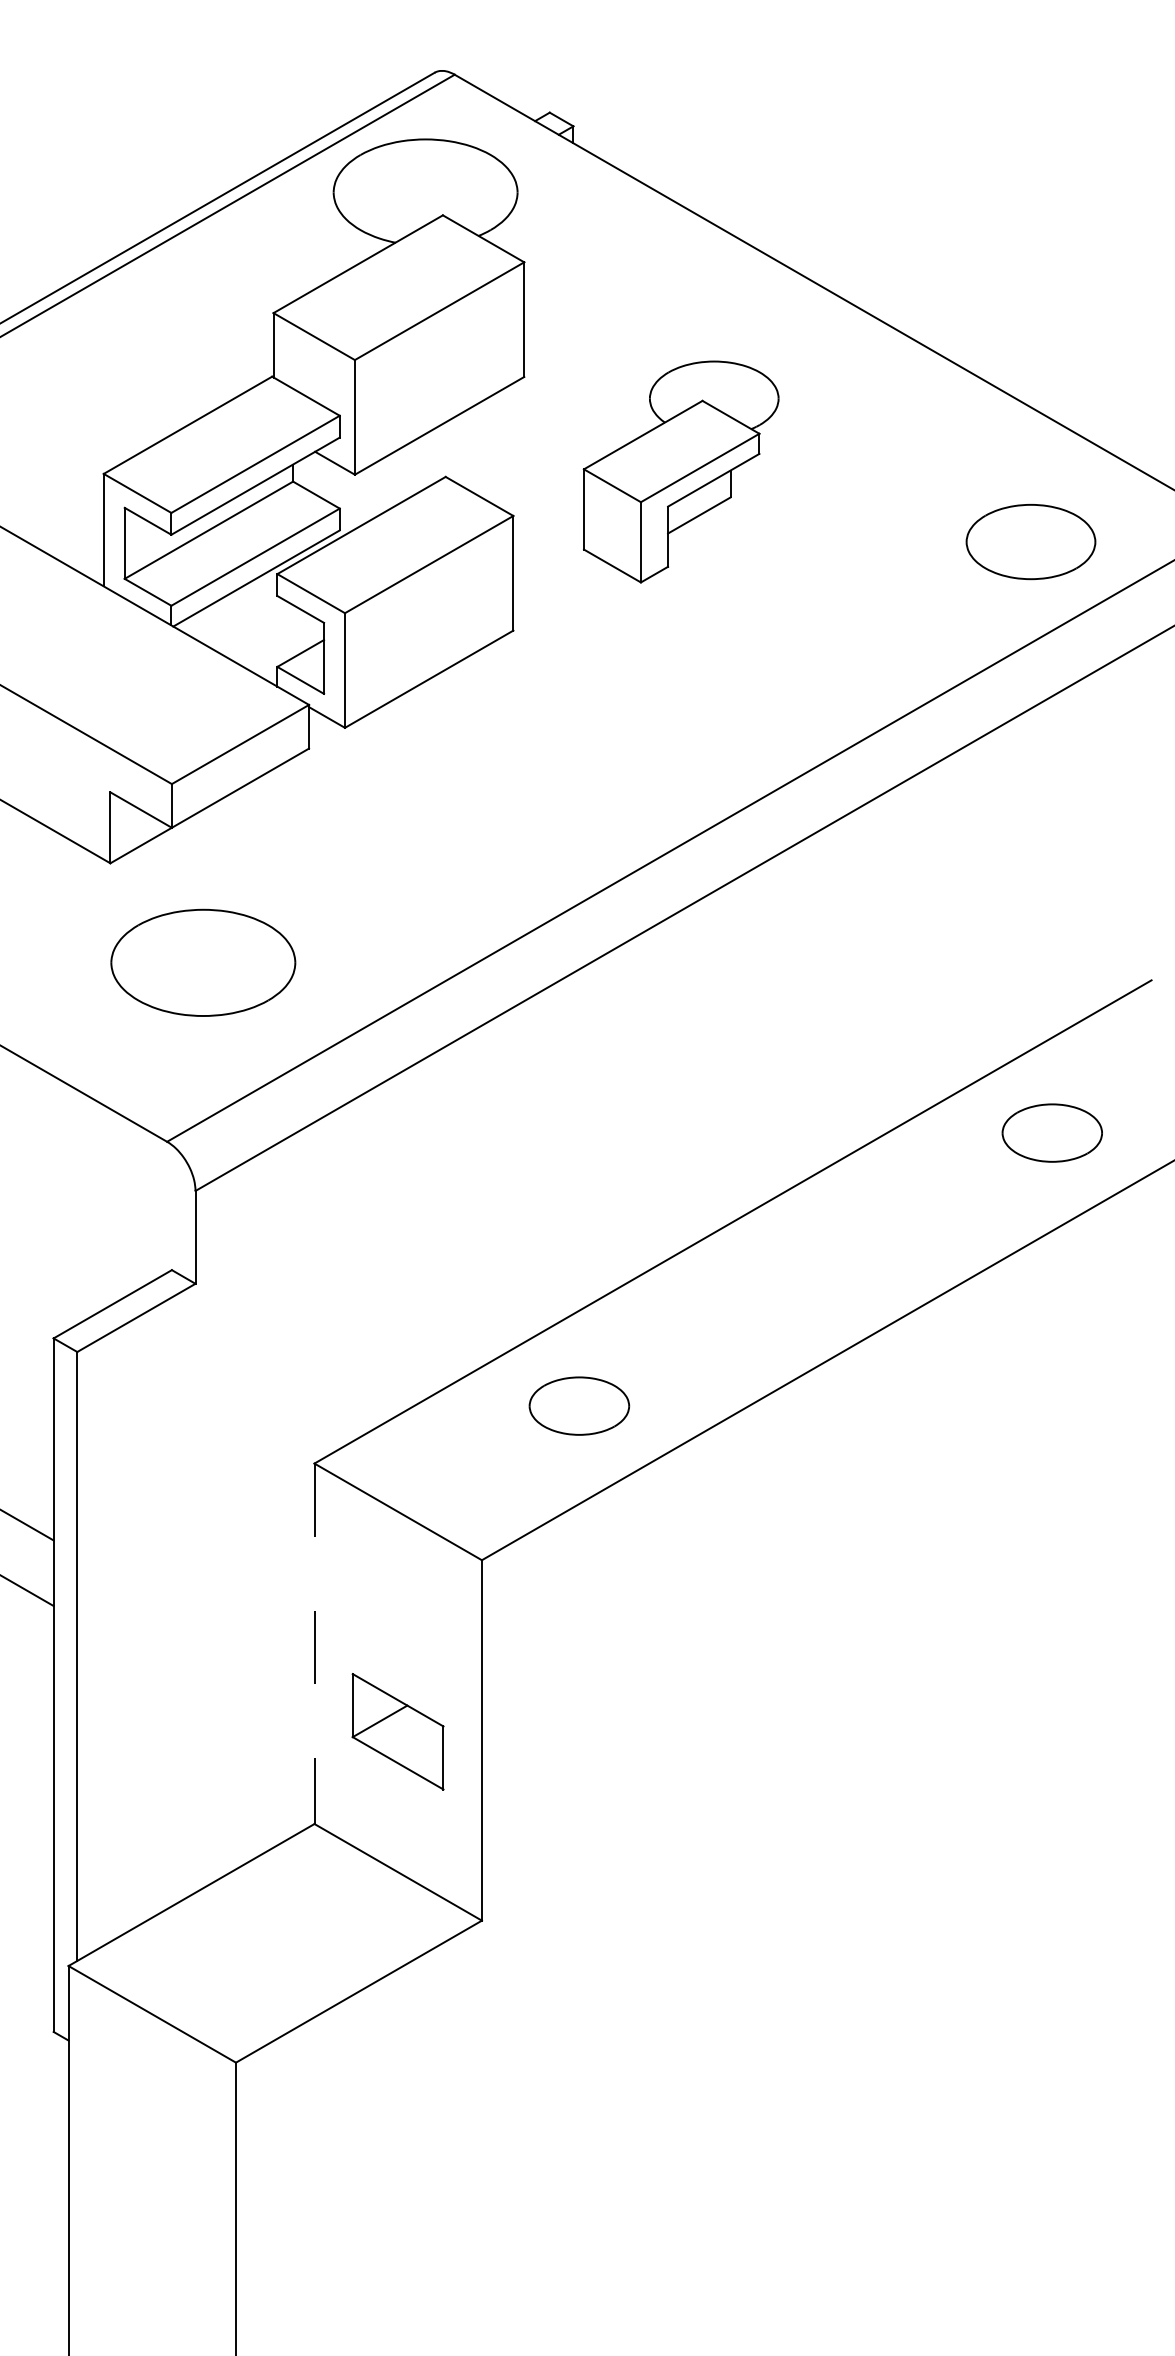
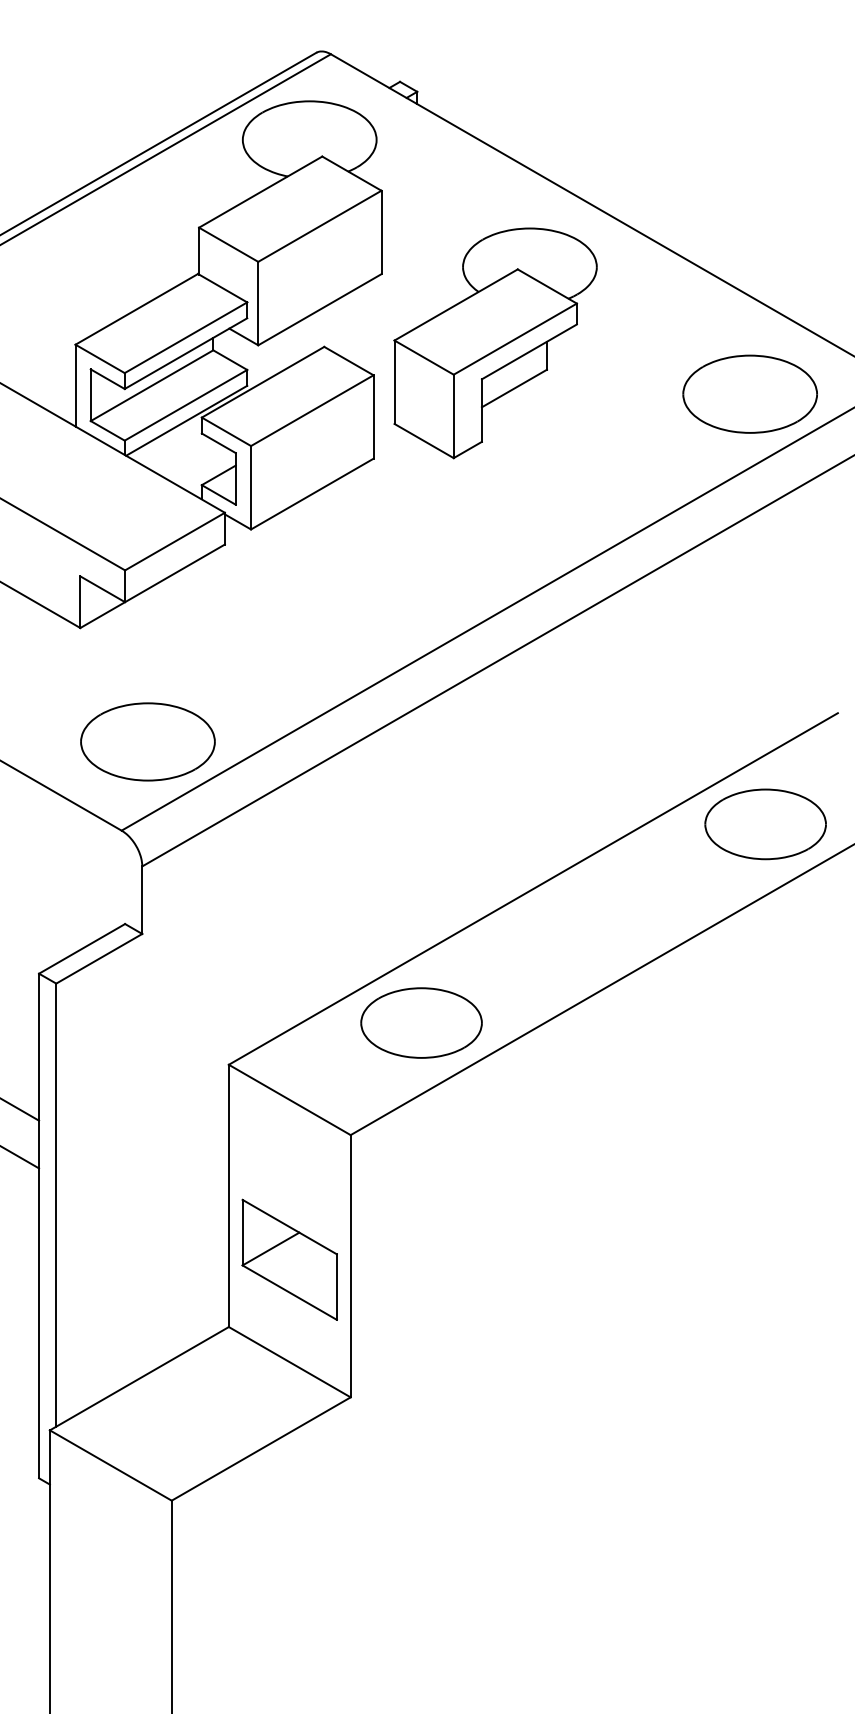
part: (681, 471) -> (495, 342), size x1.43
part: (1030, 541) -> (749, 393), size x1.43
part: (203, 962) -> (148, 741), moved
part: (1052, 1132) -> (765, 823), size x1.67
part: (579, 1405) -> (421, 1022), size x1.67
line: (314, 1644) -> (228, 1196), dashed -> solid
part: (397, 1731) -> (289, 1259), size x1.43

